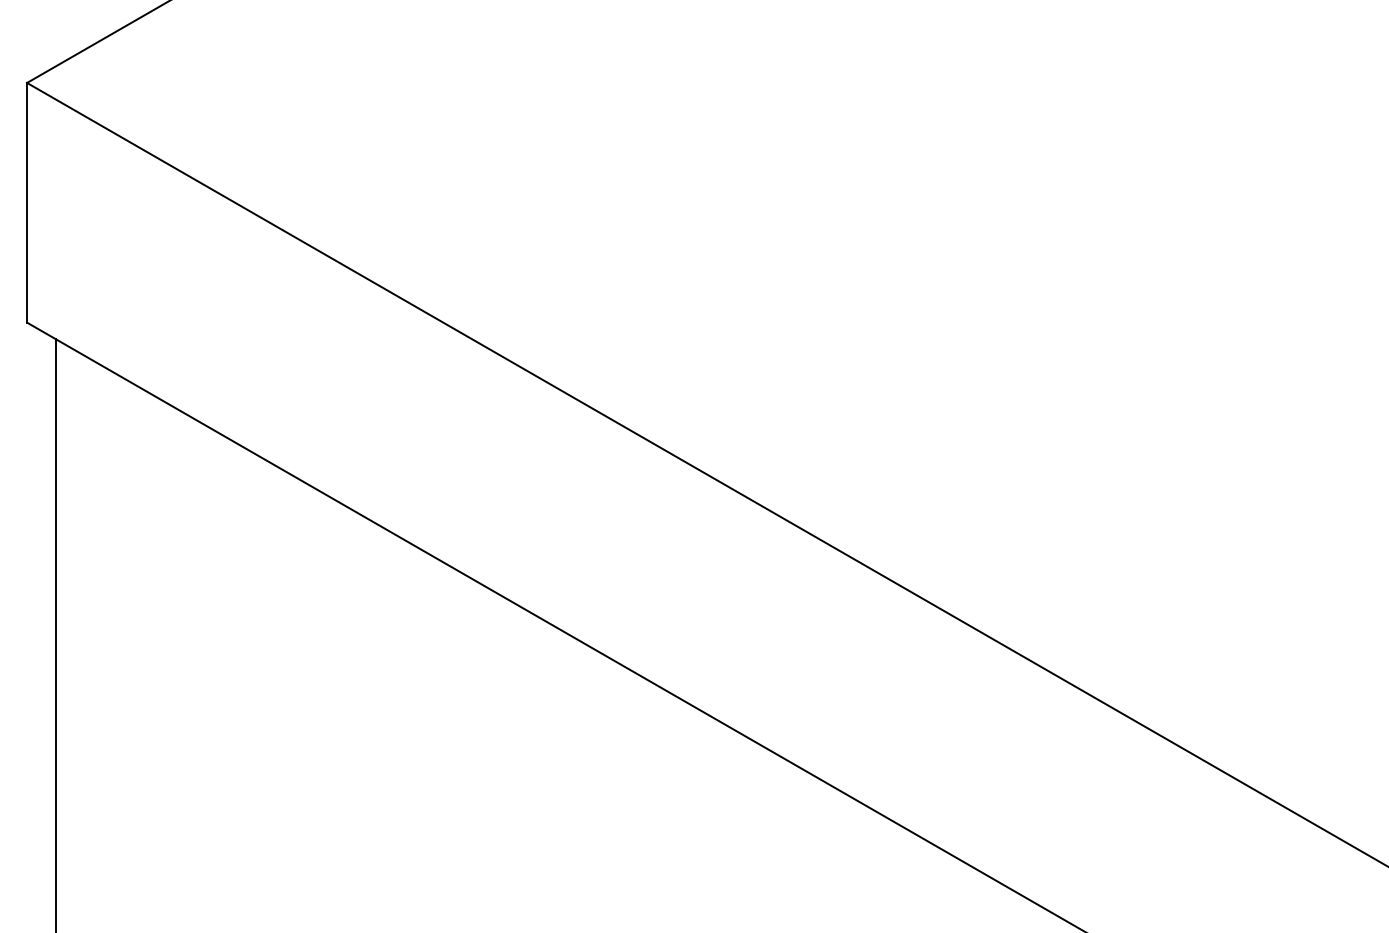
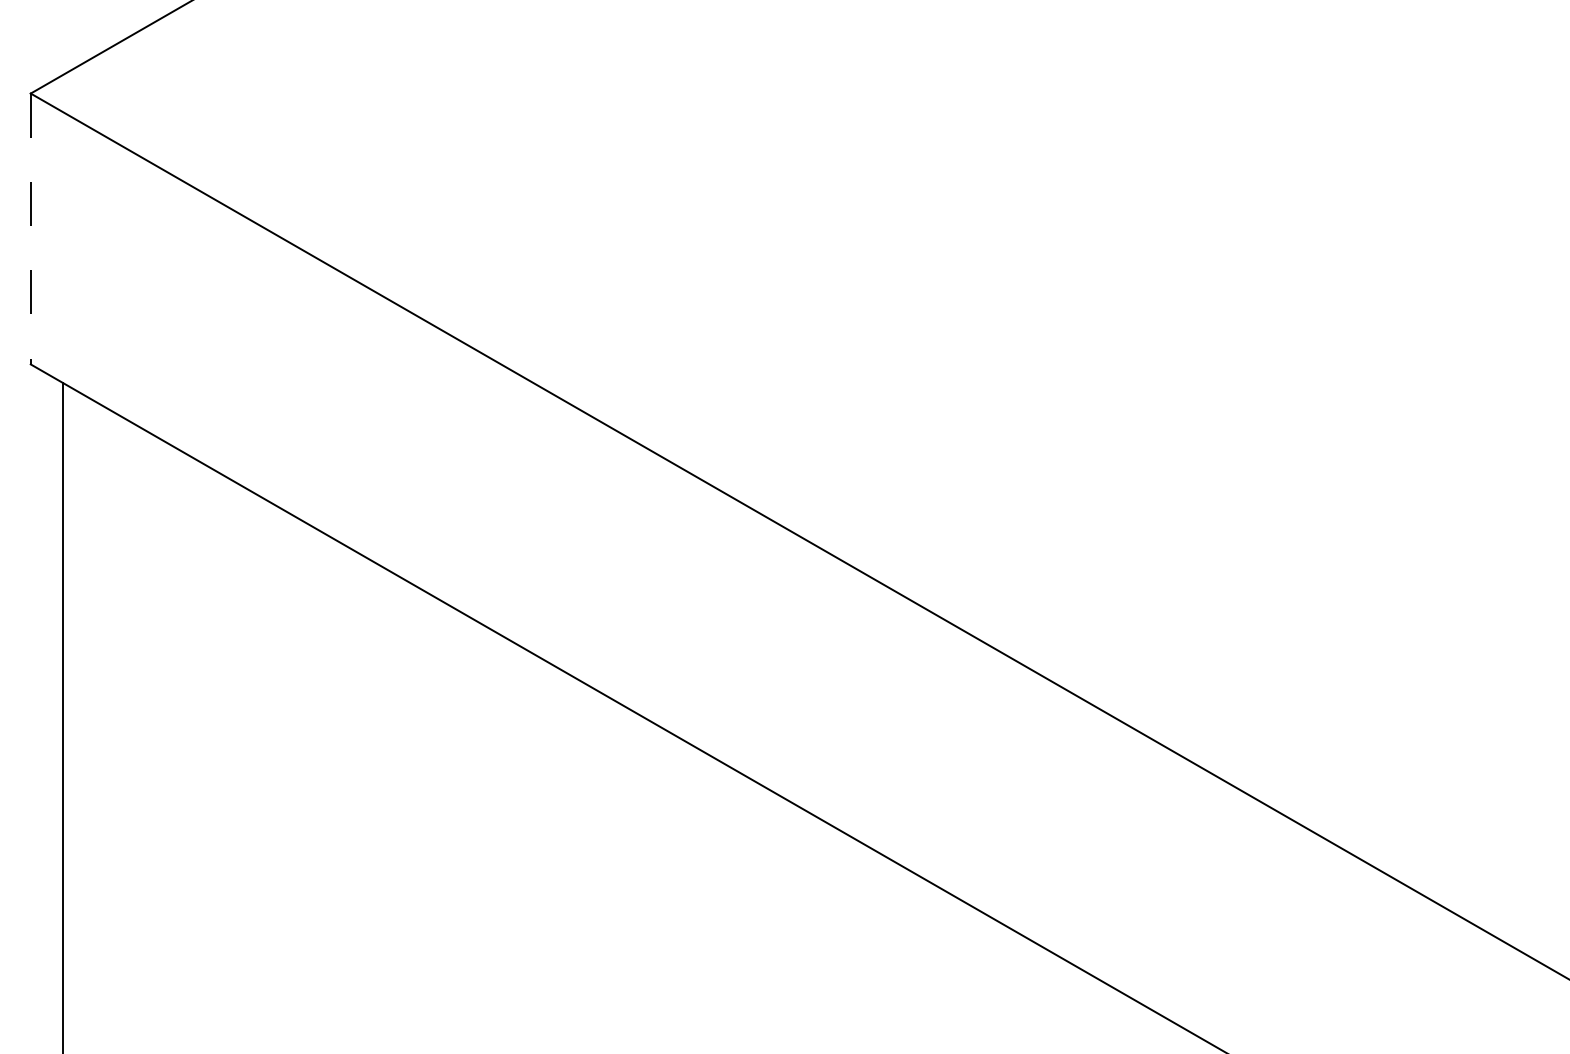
line: (26, 203) -> (30, 229), solid -> dashed

